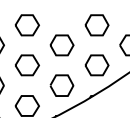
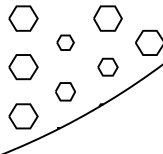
part: (61, 45) -> (65, 42), size x0.6
part: (96, 65) -> (107, 67), size x0.7
part: (61, 85) -> (65, 91), size x0.7

